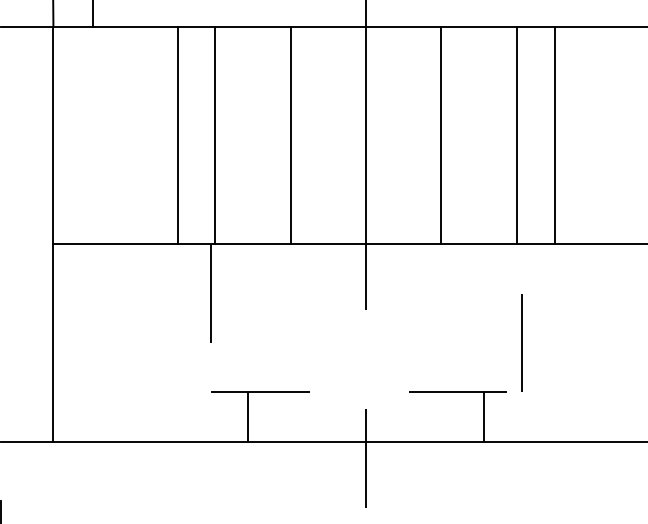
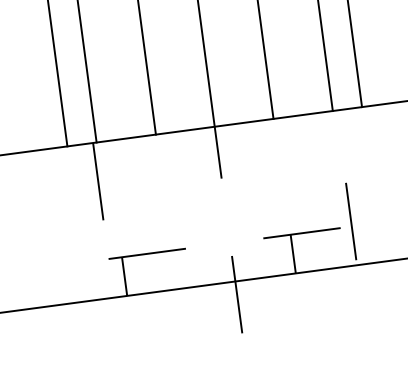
line: (521, 342) -> (350, 221), moved
line: (247, 416) -> (124, 276), moved
line: (484, 416) -> (293, 253), moved

